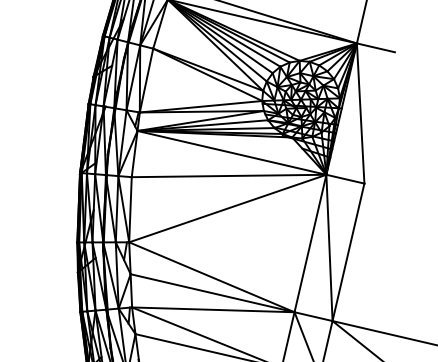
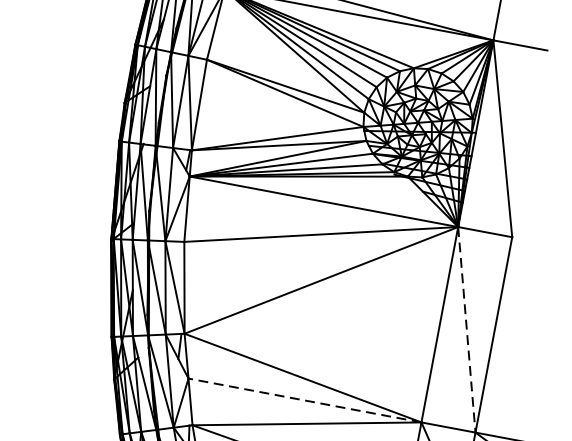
line: (329, 248) -> (466, 330), solid -> dashed
line: (212, 293) -> (304, 400), solid -> dashed

